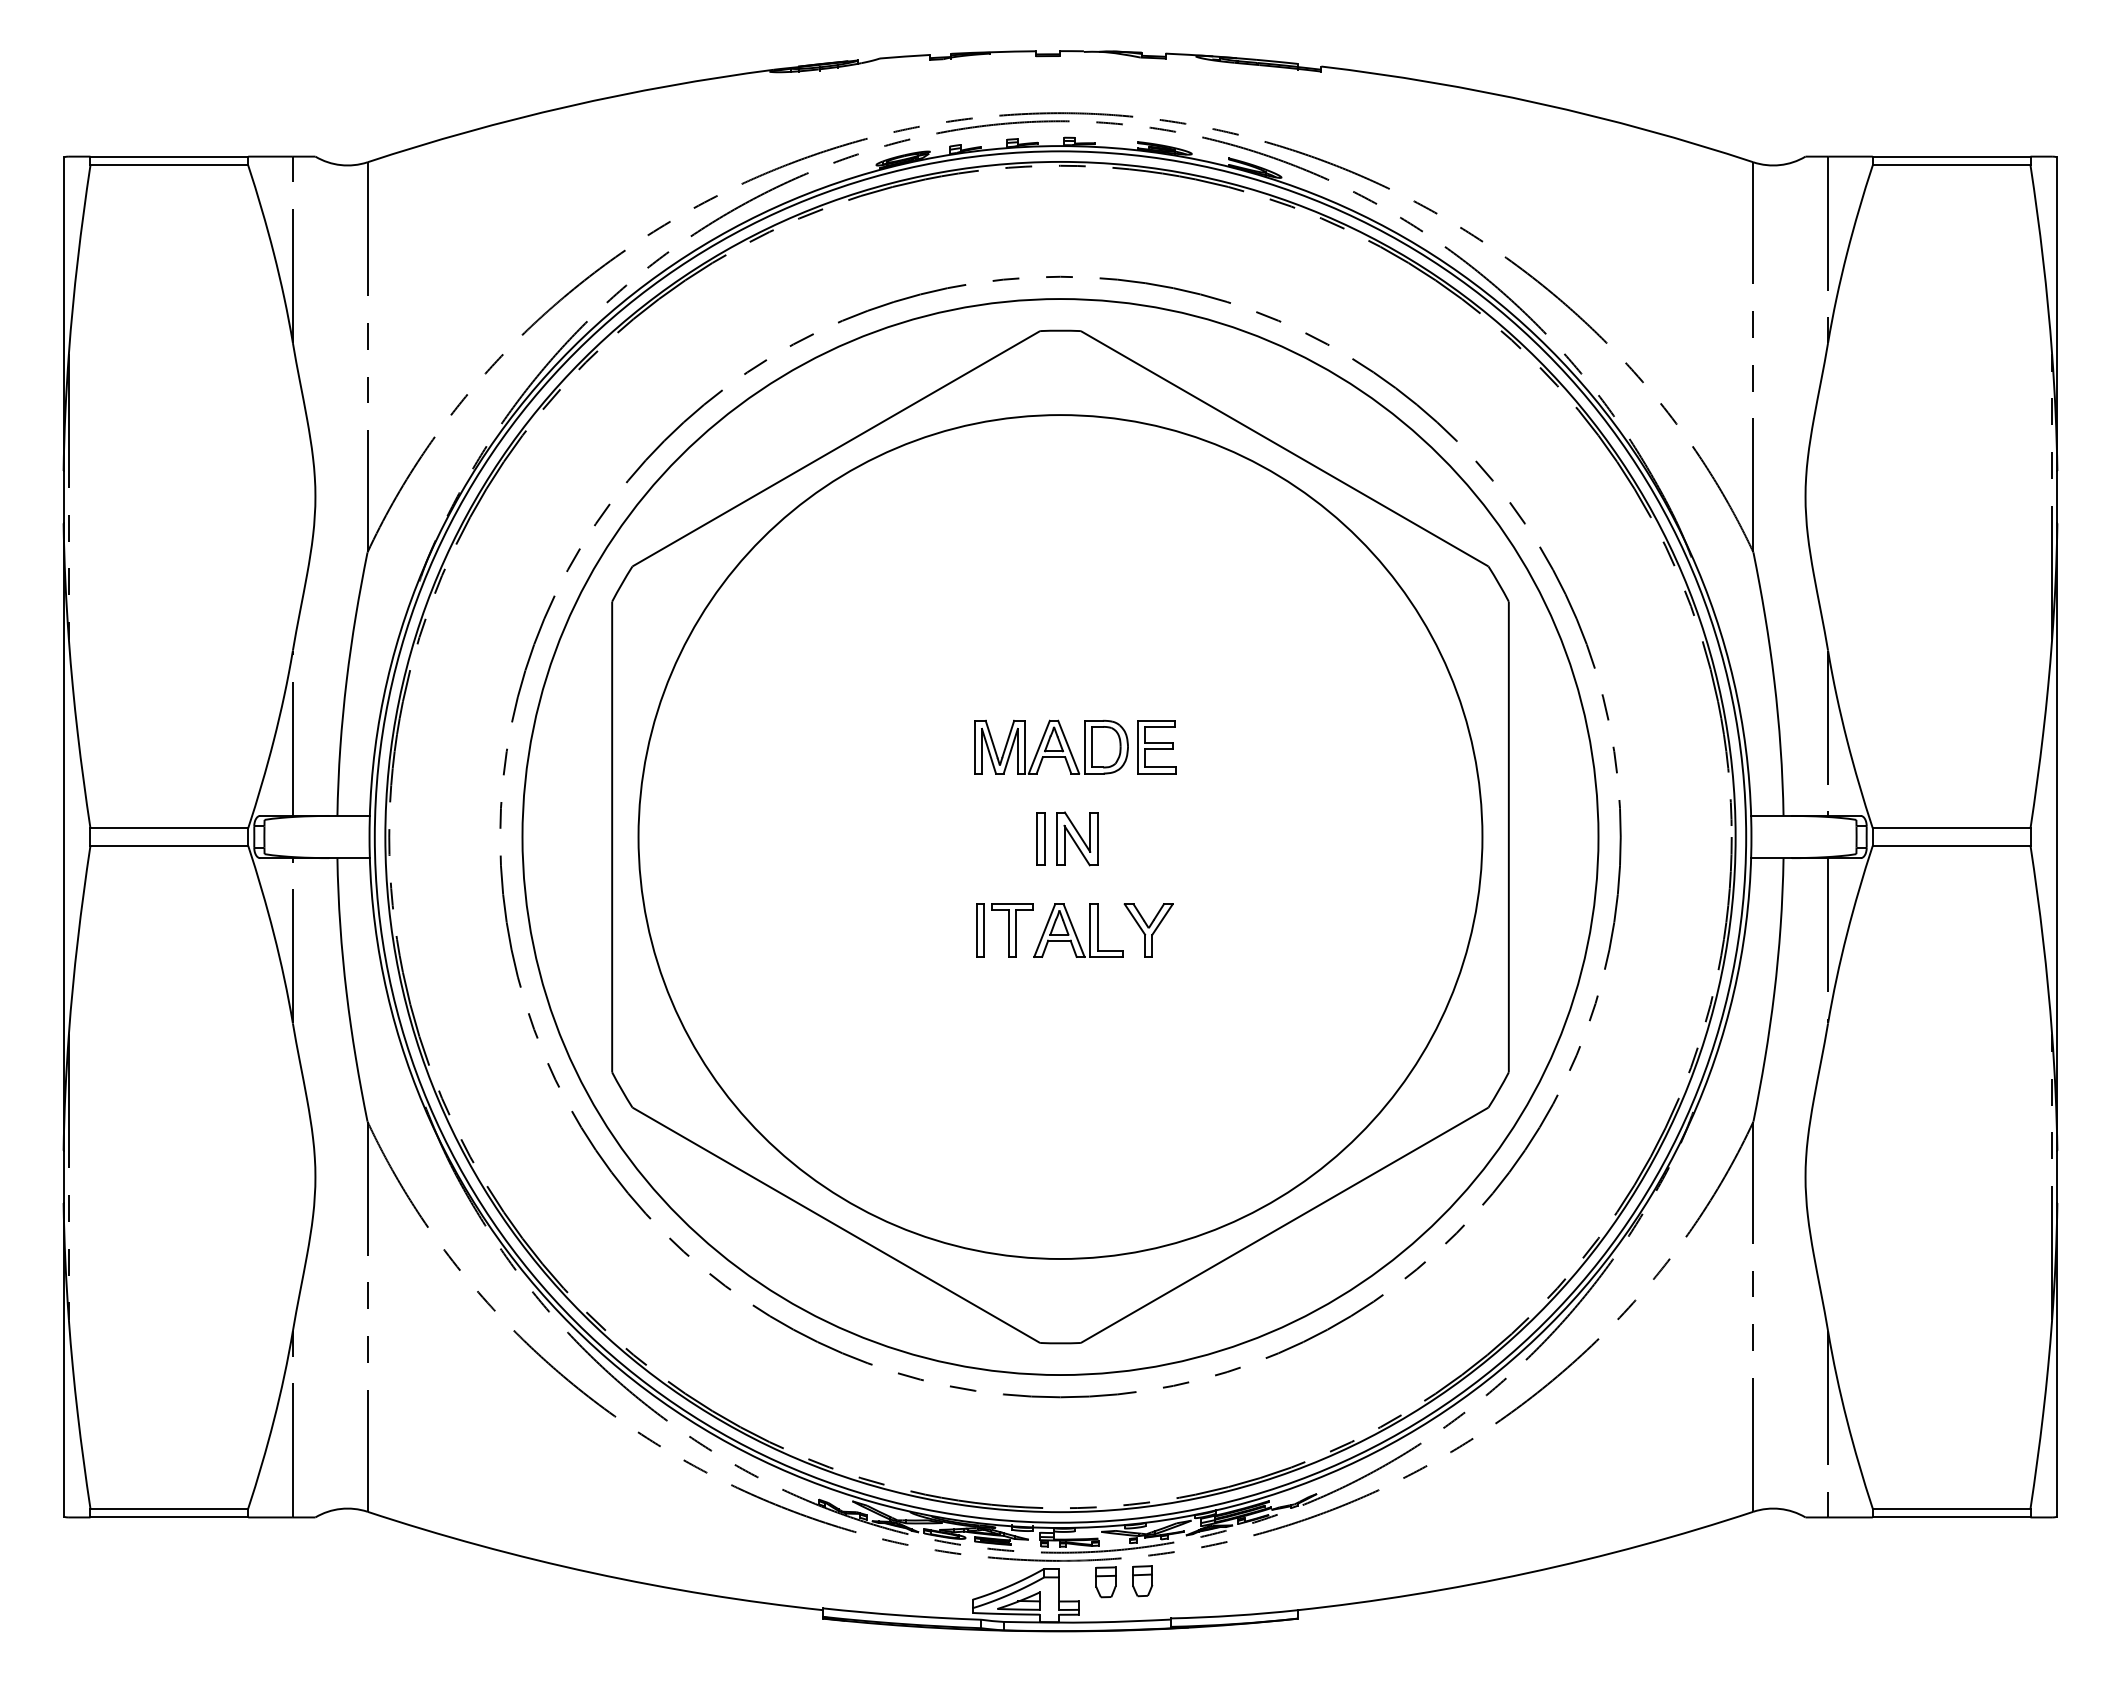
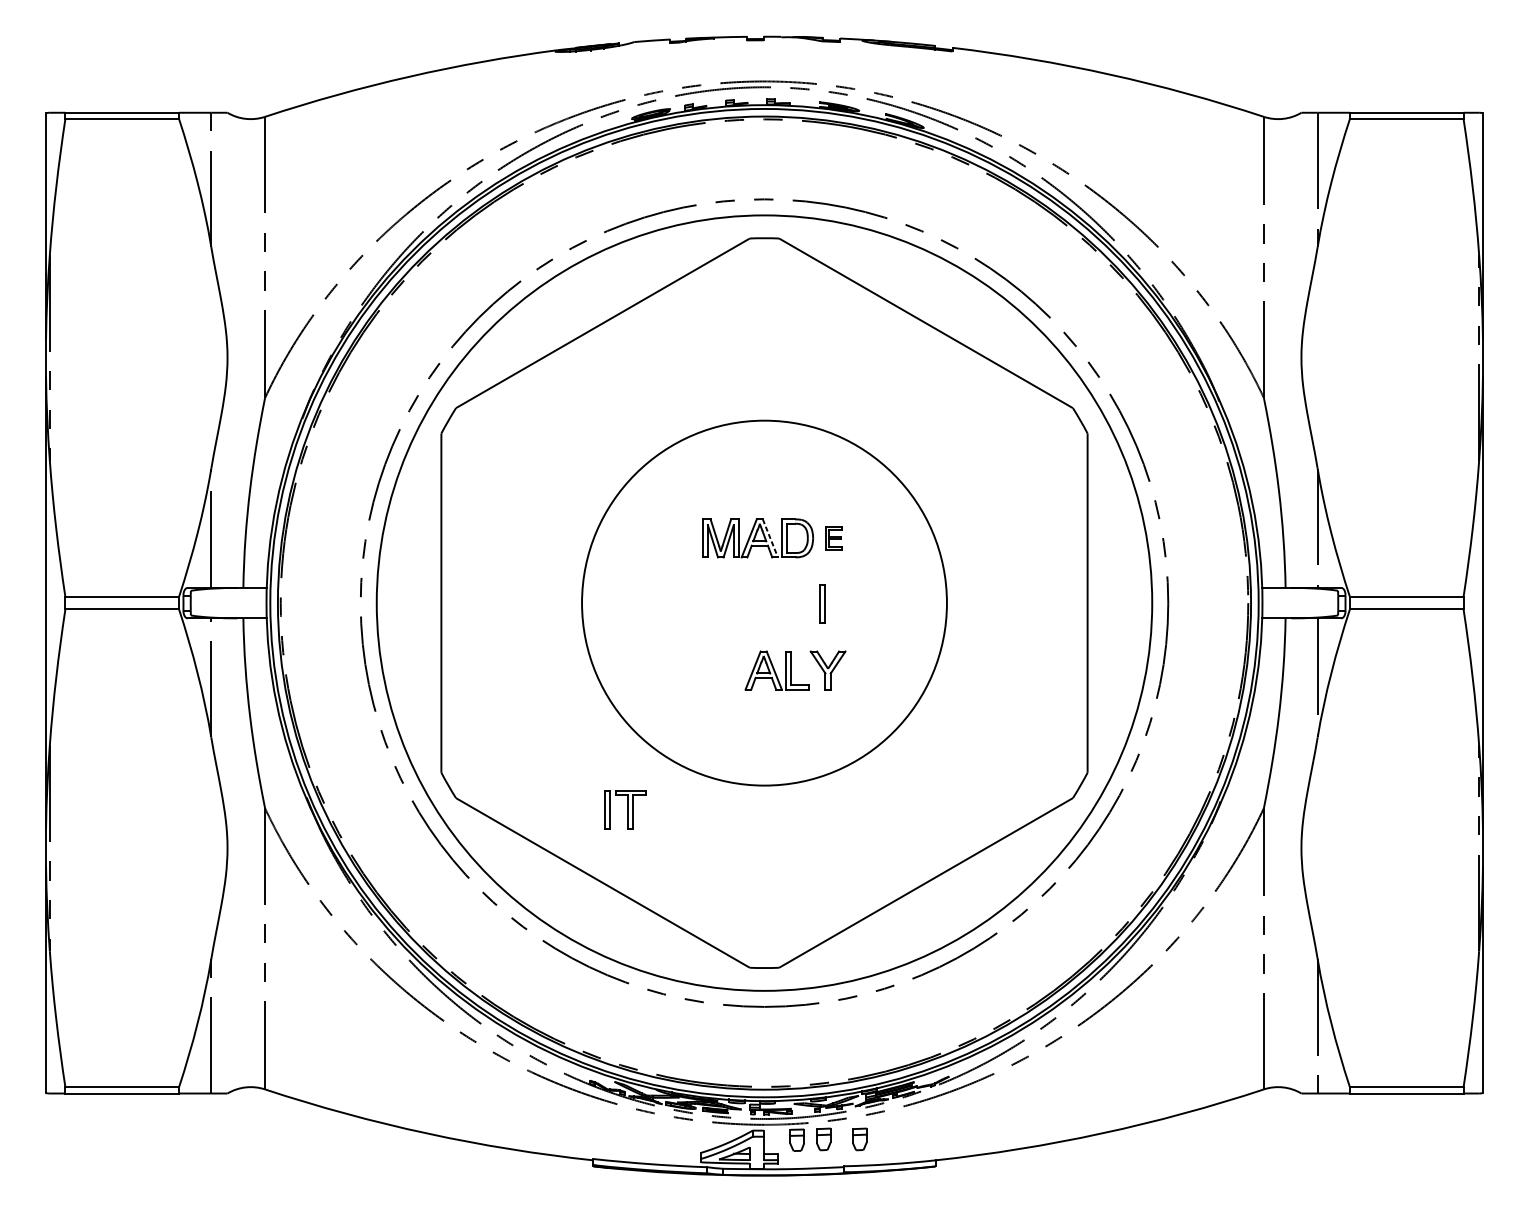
line: (1068, 747) -> (770, 538), solid -> dashed
part: (1156, 747) -> (833, 538), size x0.6
circle: (1060, 837) -> (764, 603), size x0.6
part: (1040, 838) -> (822, 604), moved
part: (1077, 838) -> (776, 604), removed
part: (1004, 930) -> (624, 809), moved
part: (1192, 1581) -> (859, 1139), added

